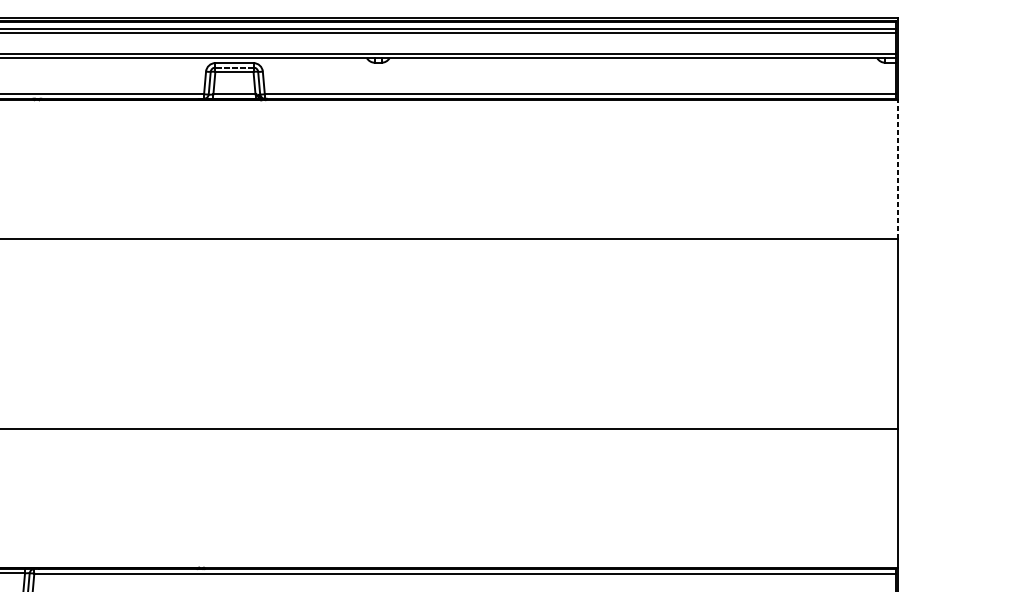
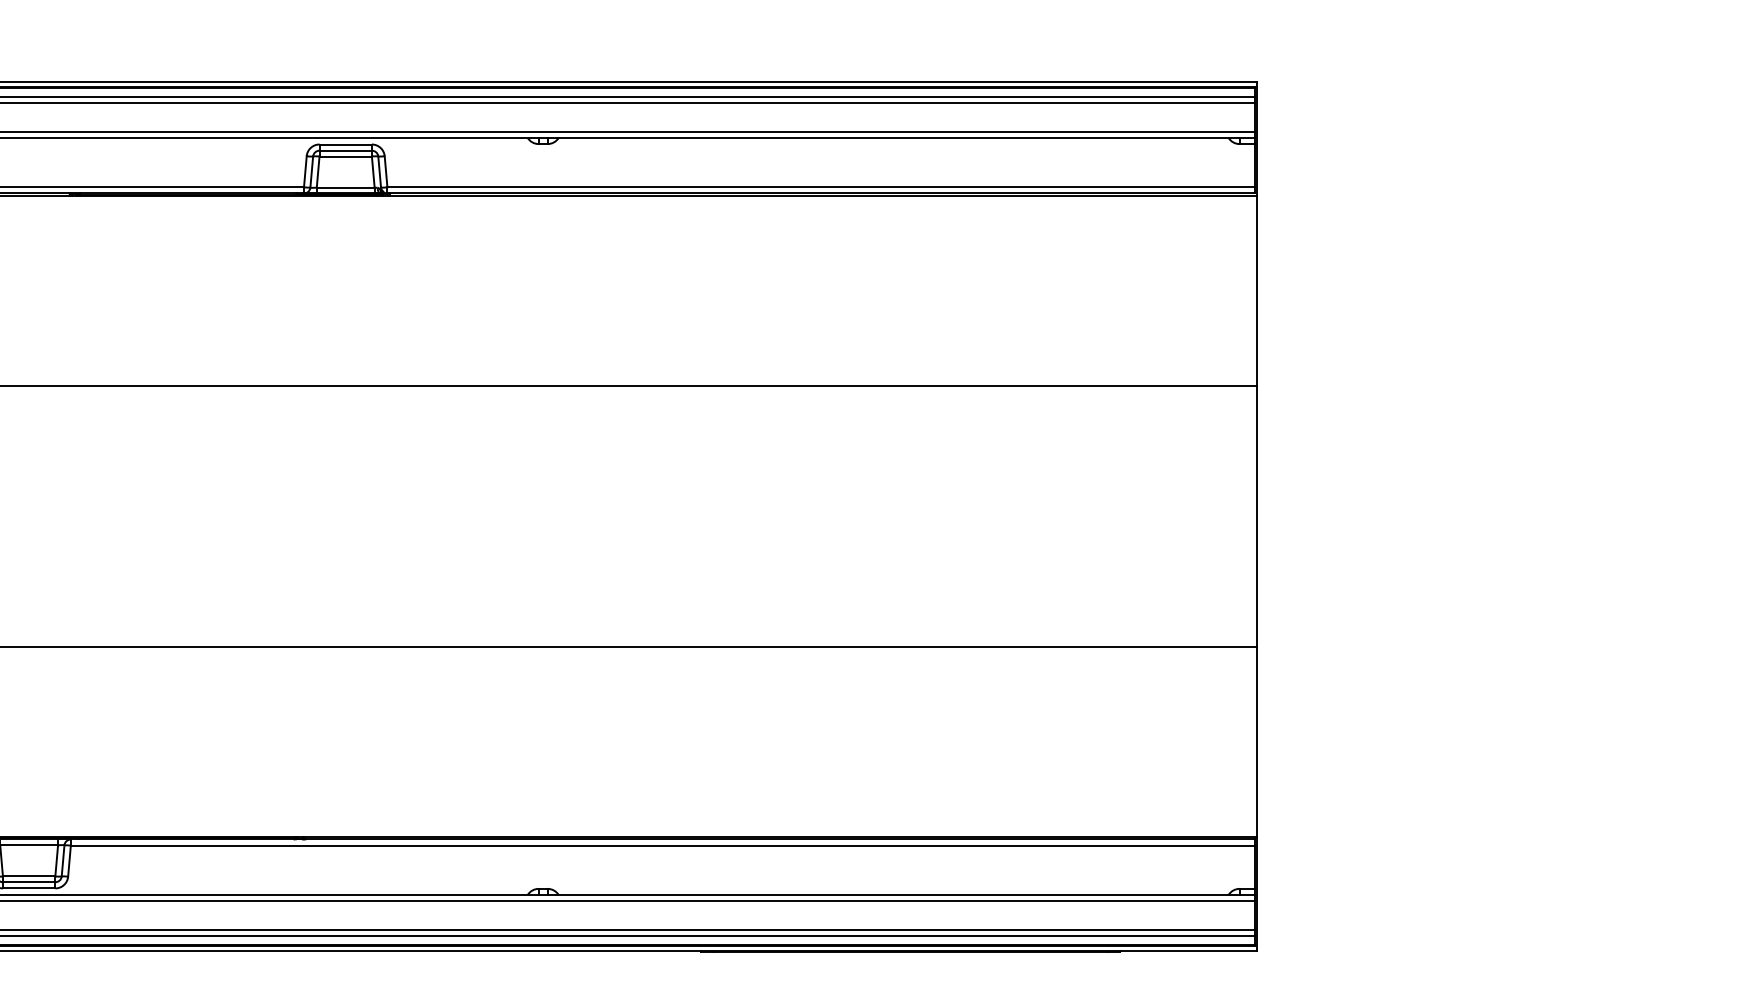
line: (234, 67) -> (345, 150), dashed -> solid
line: (897, 169) -> (1256, 290), dashed -> solid

